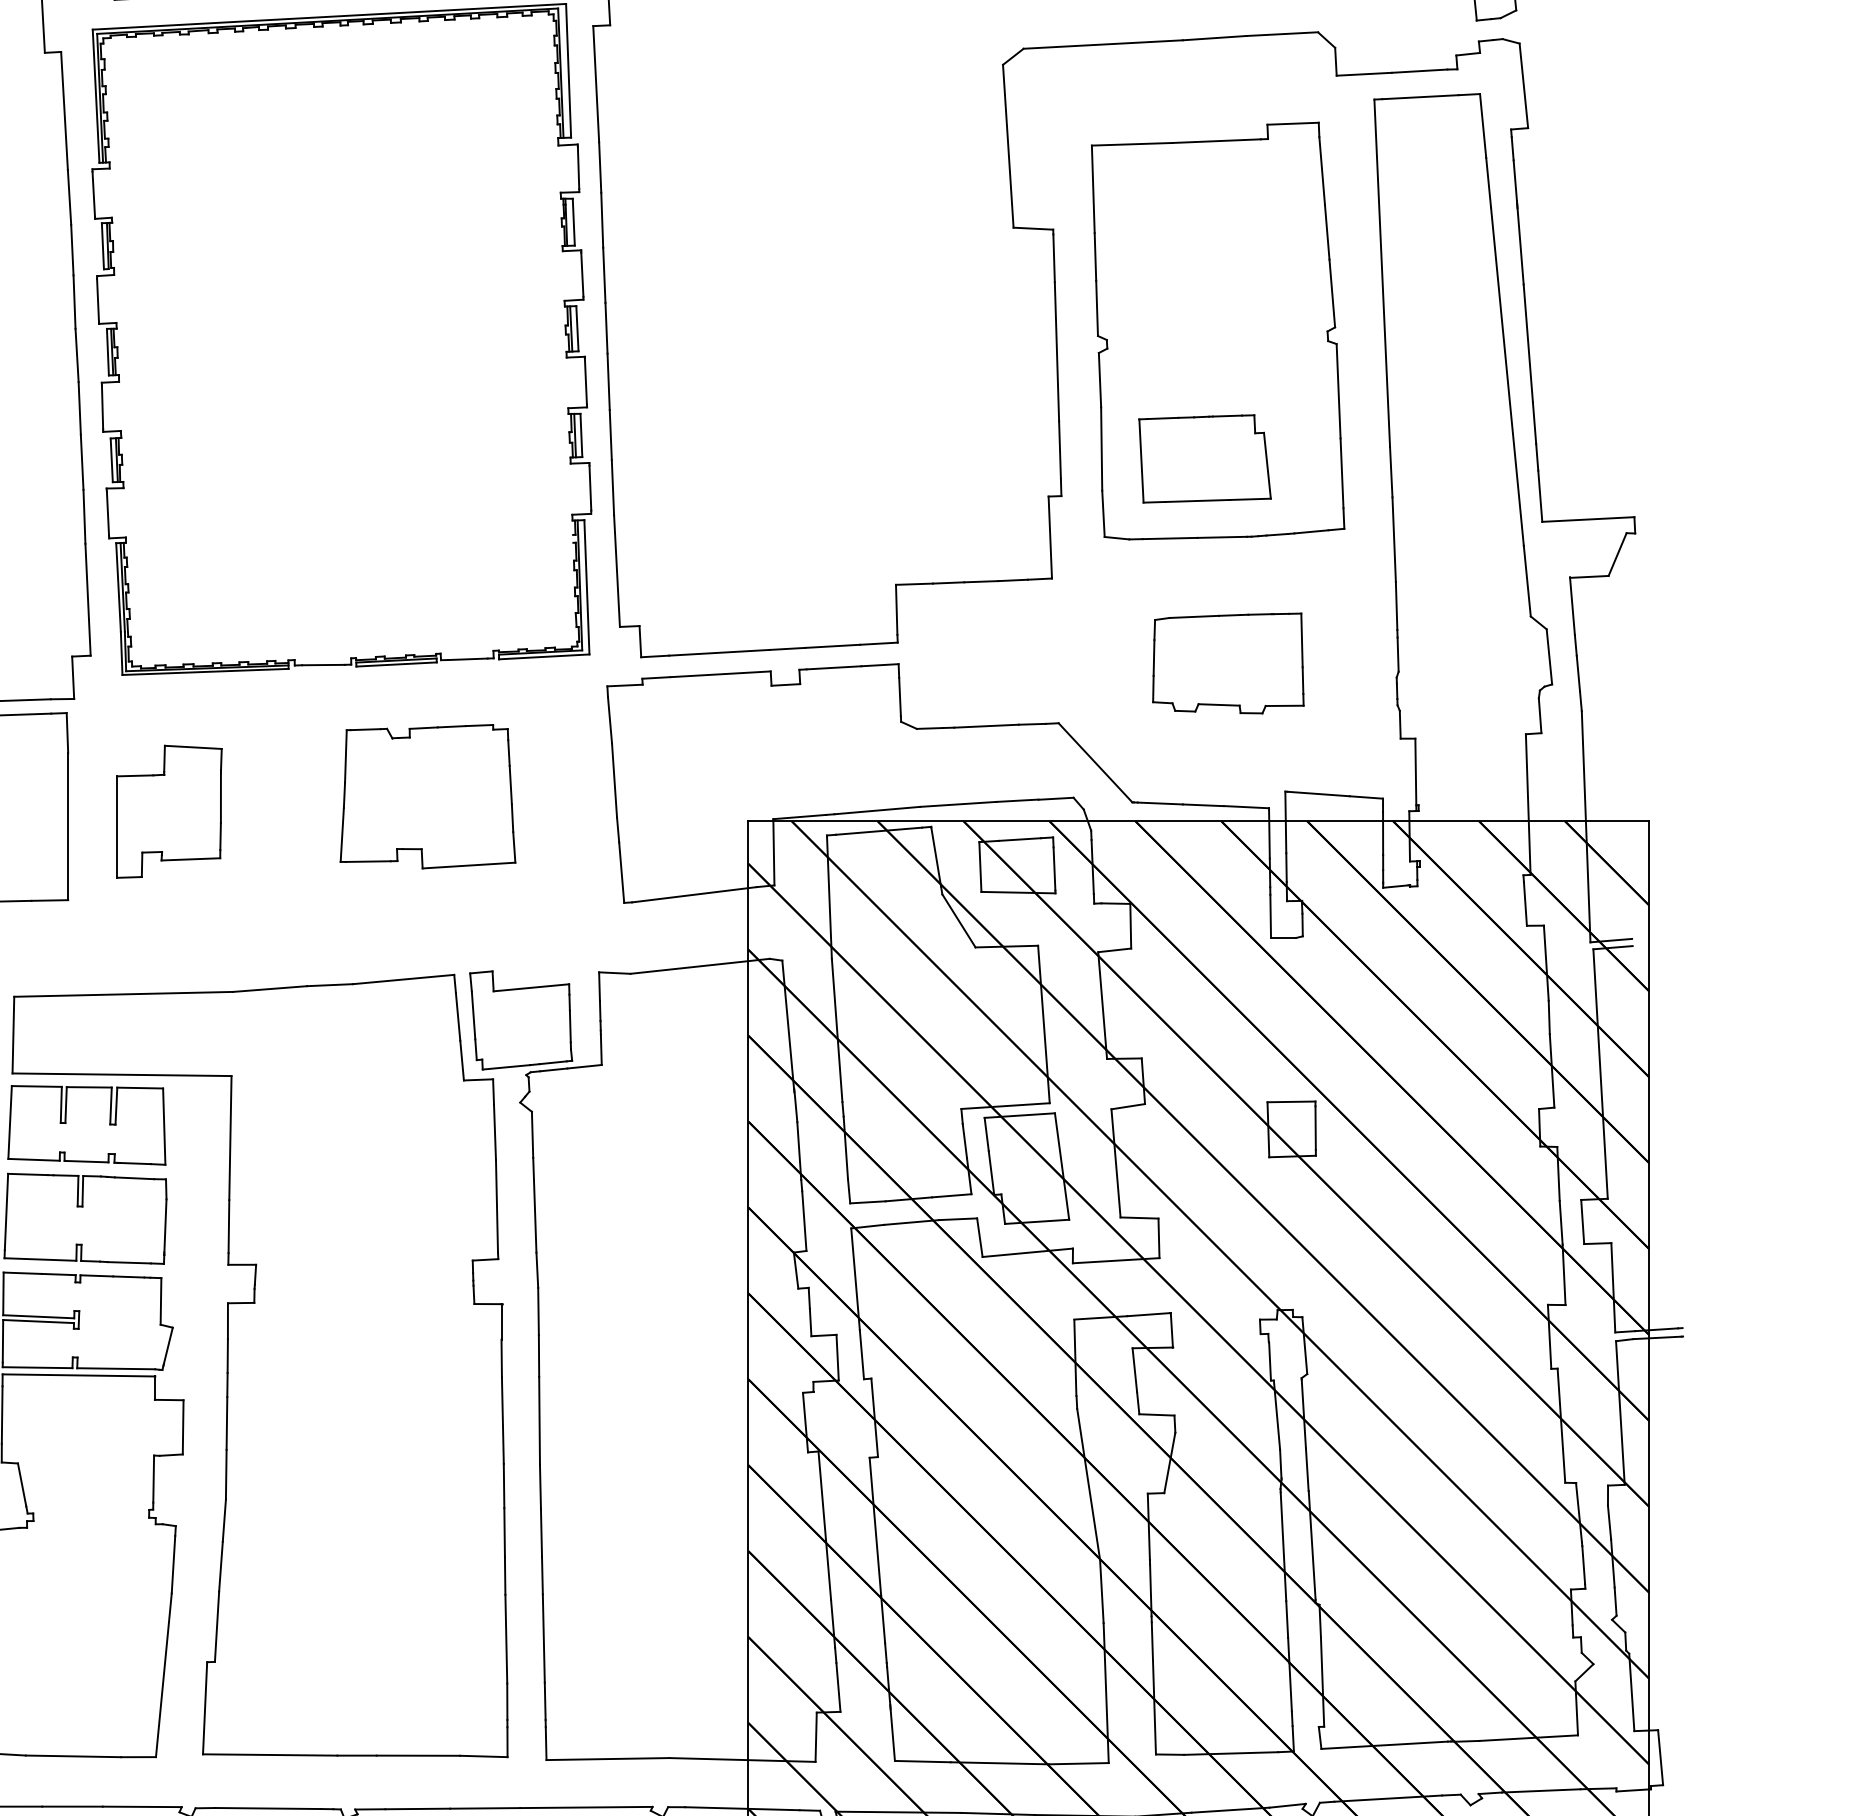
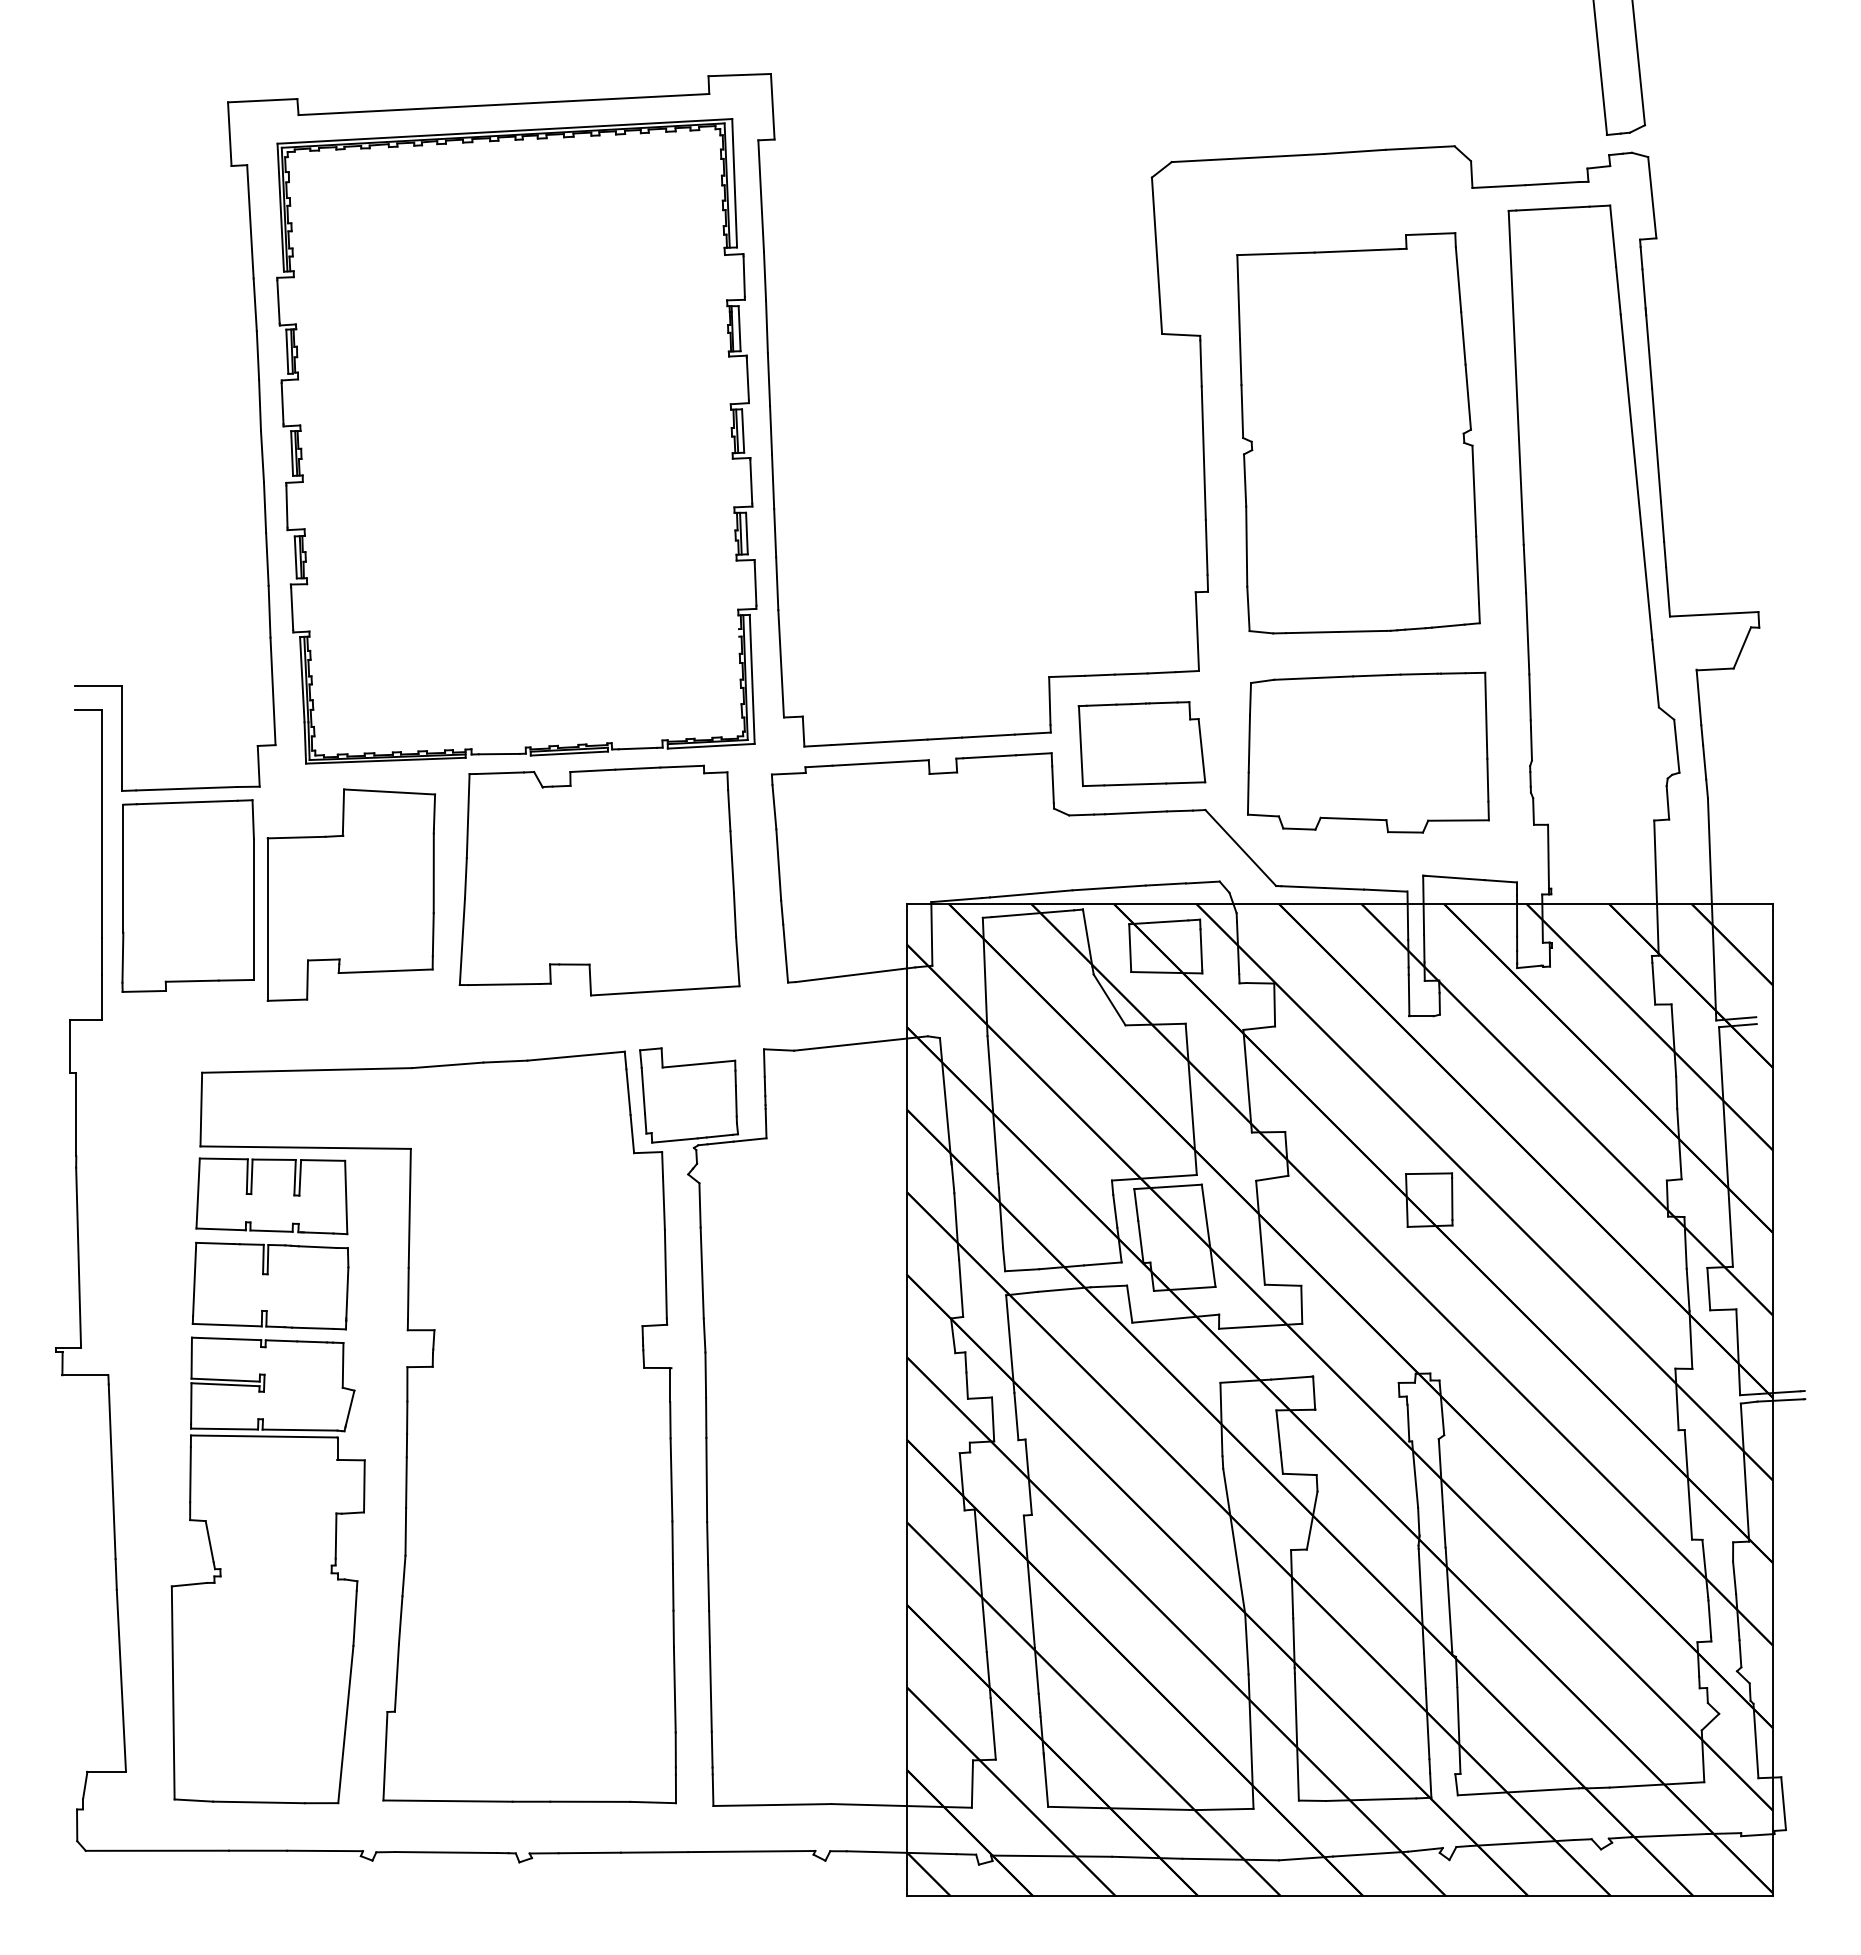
part: (1204, 459) -> (1141, 744), moved
part: (1228, 663) -> (1368, 752), size x1.67
part: (427, 796) -> (599, 880), size x1.67
part: (168, 811) -> (350, 894), size x1.67

